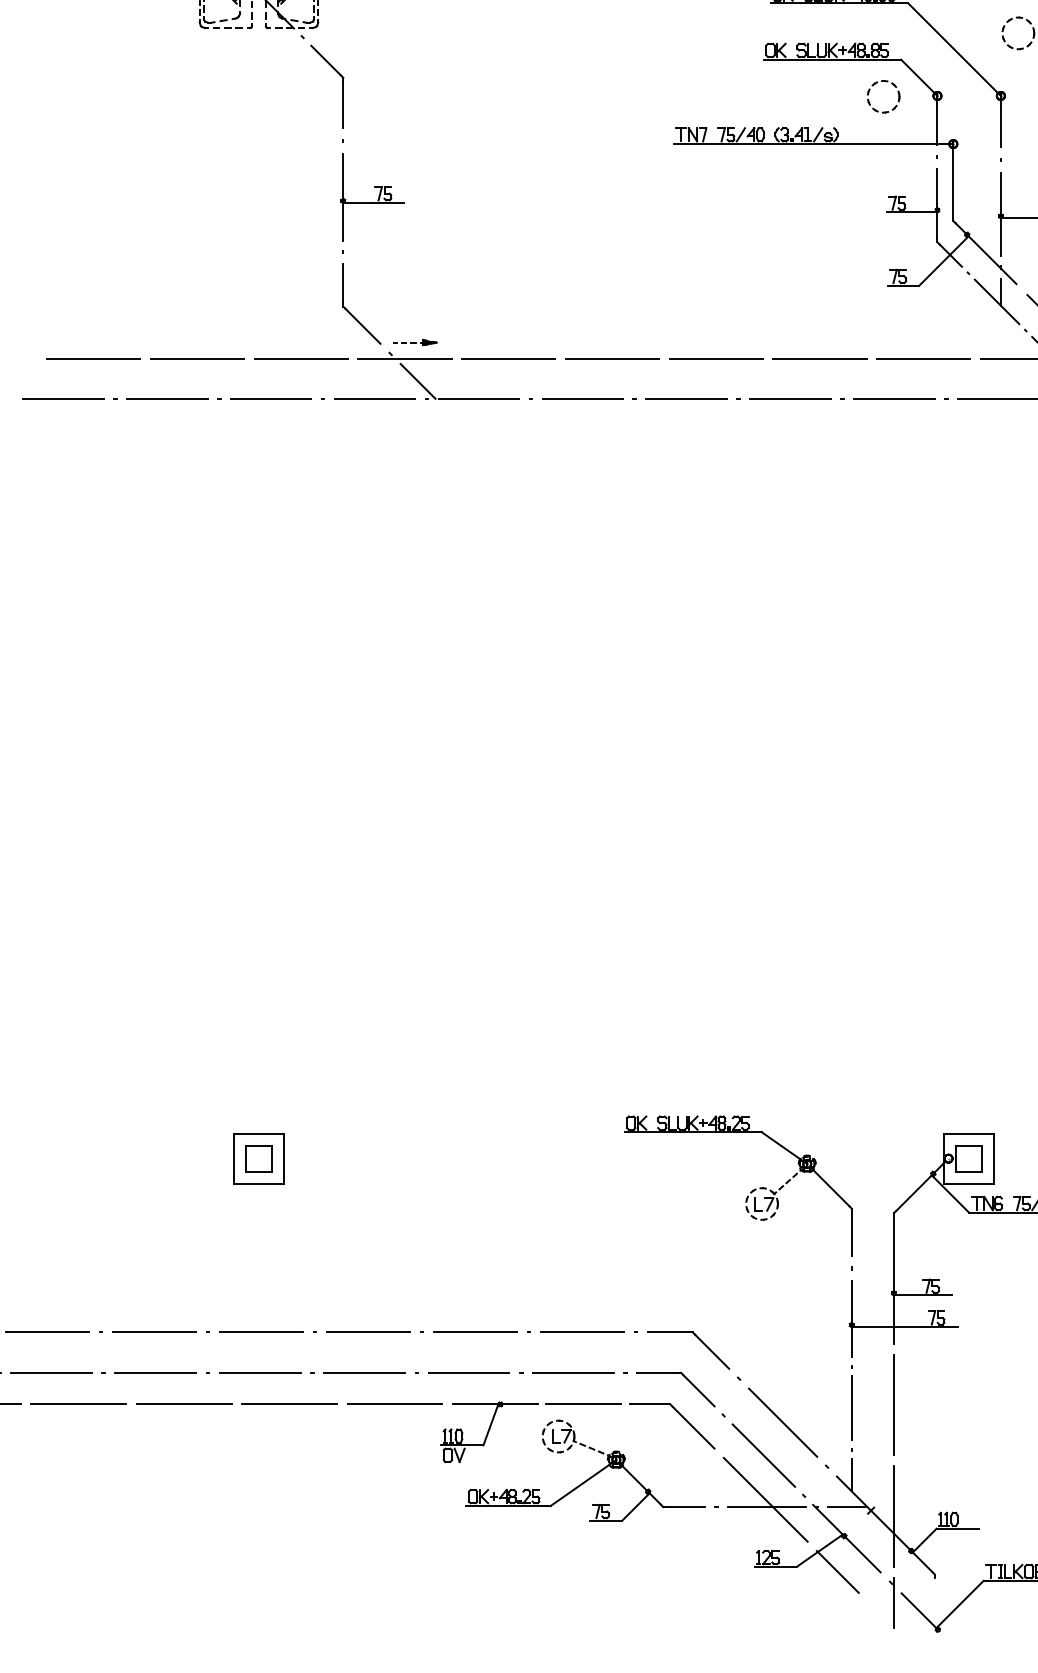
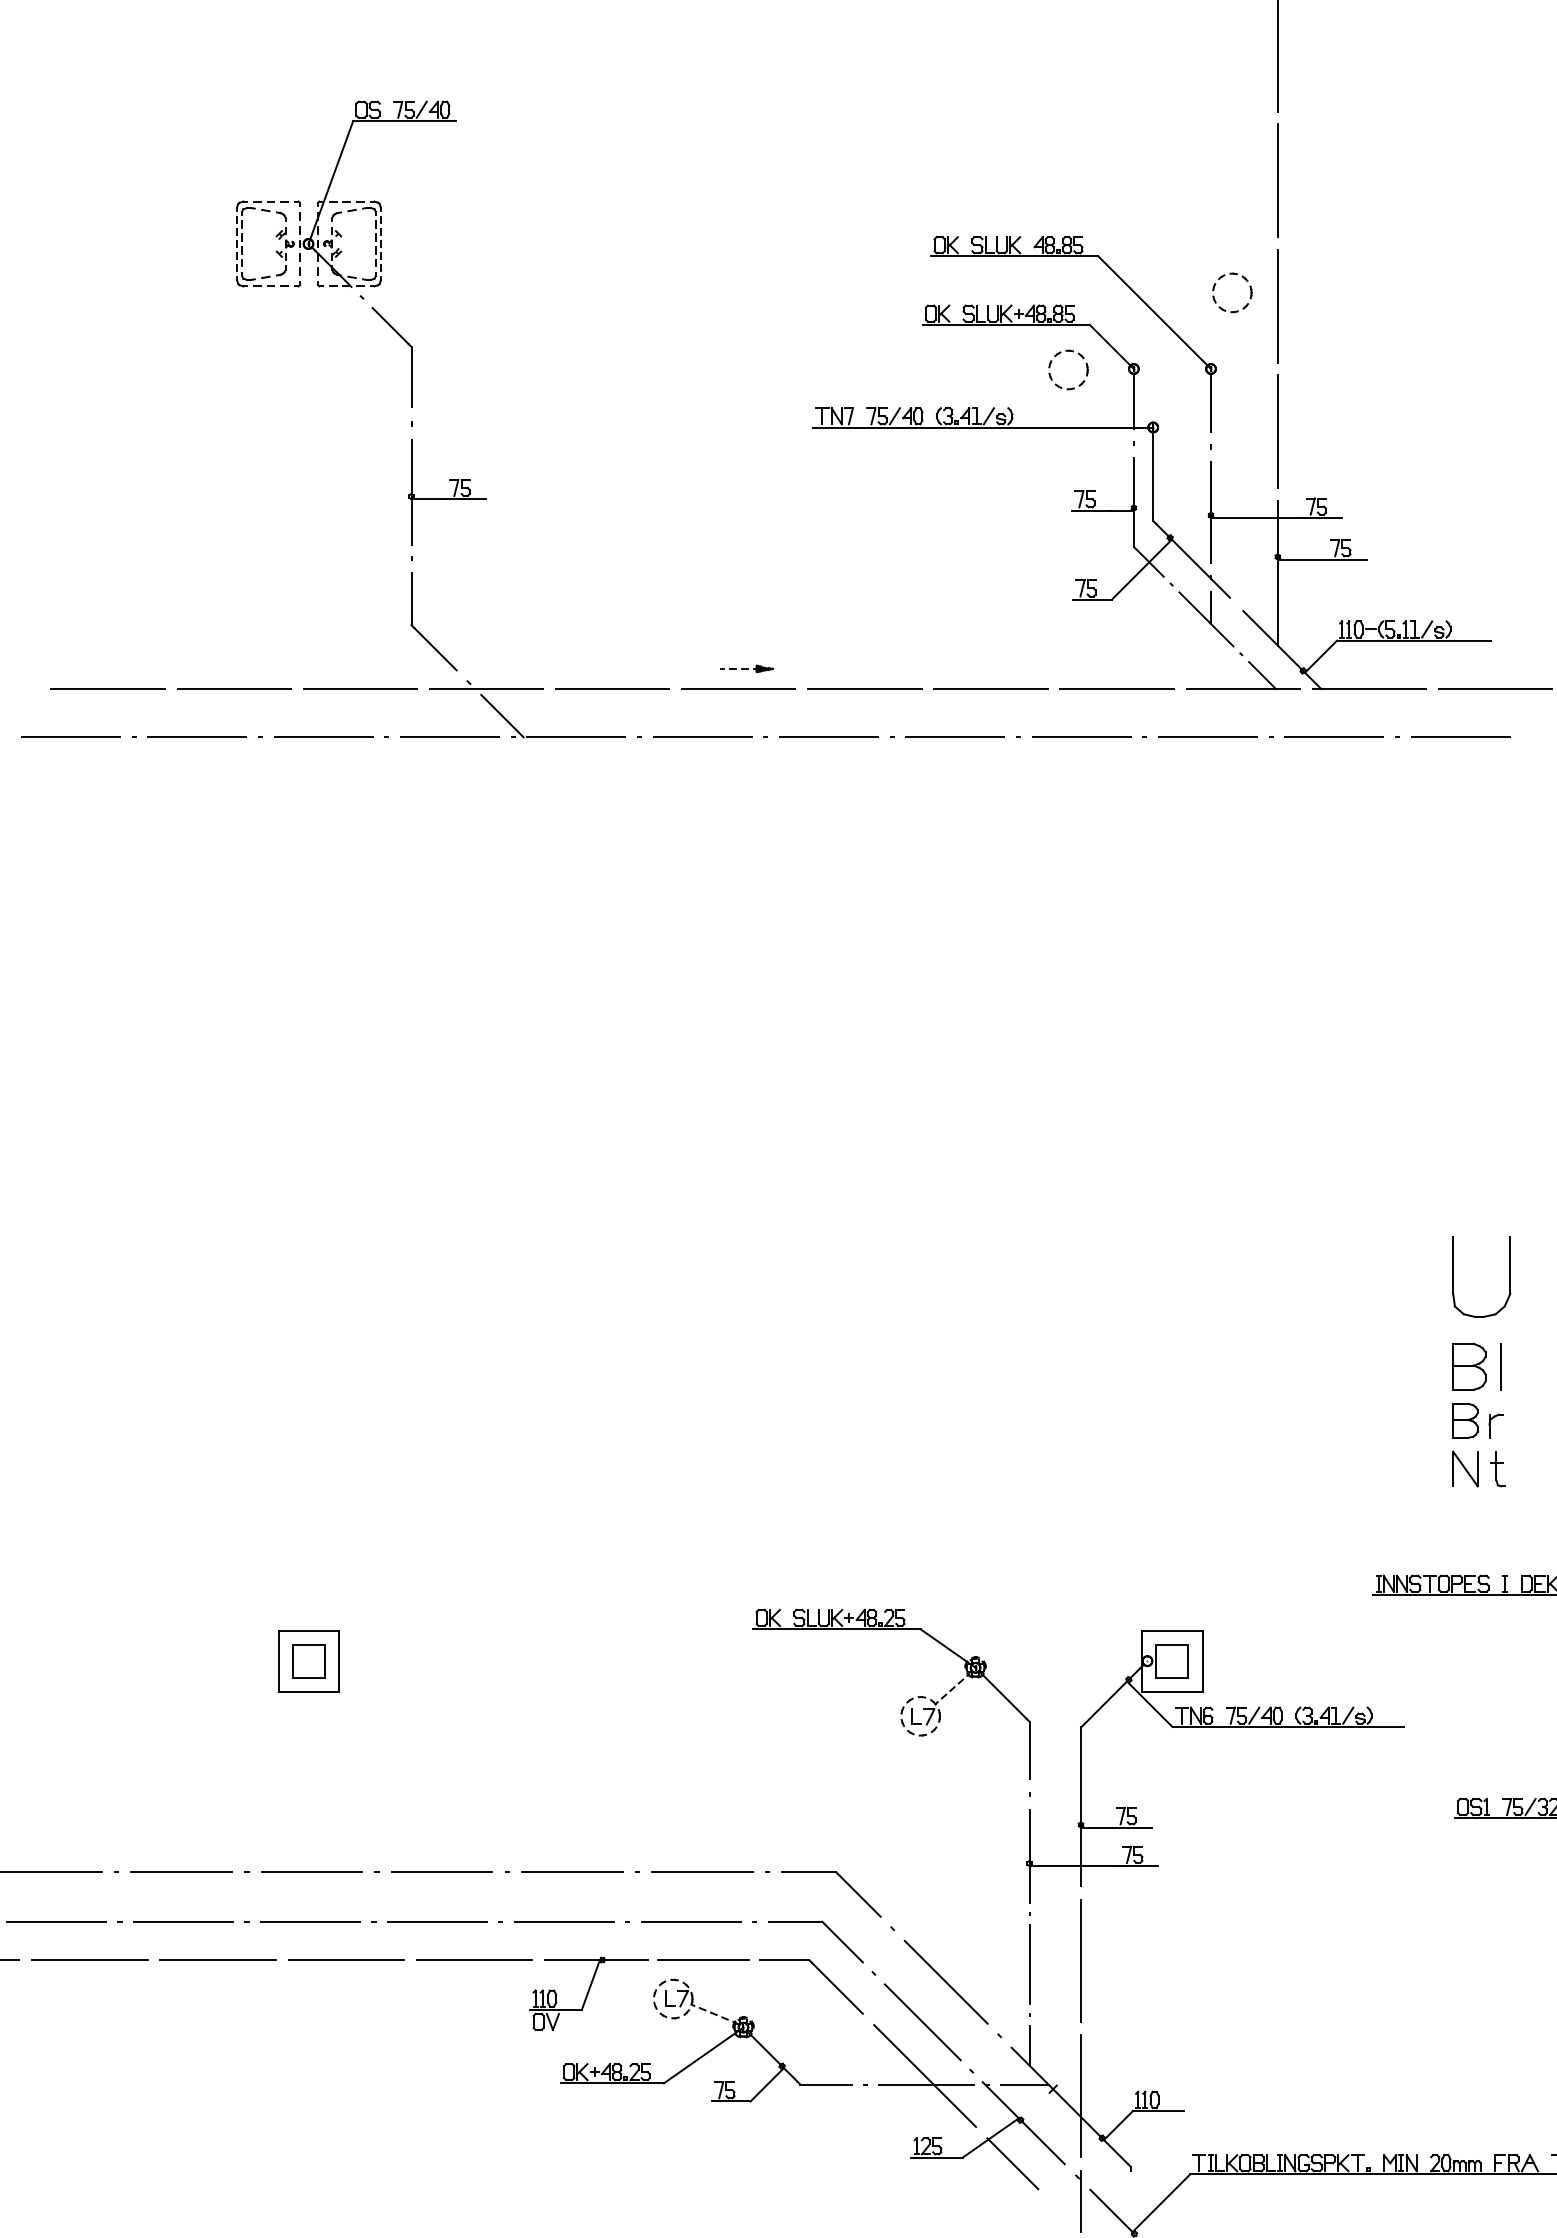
part: (414, 342) -> (746, 668), moved

